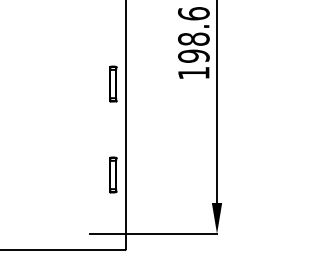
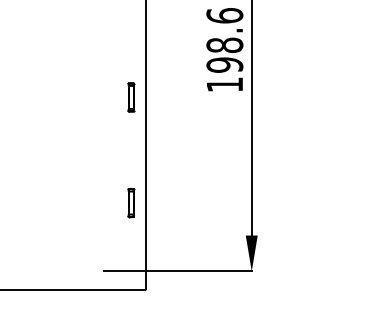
part: (113, 84) -> (131, 97), size x0.7
part: (113, 174) -> (131, 202), size x0.7

